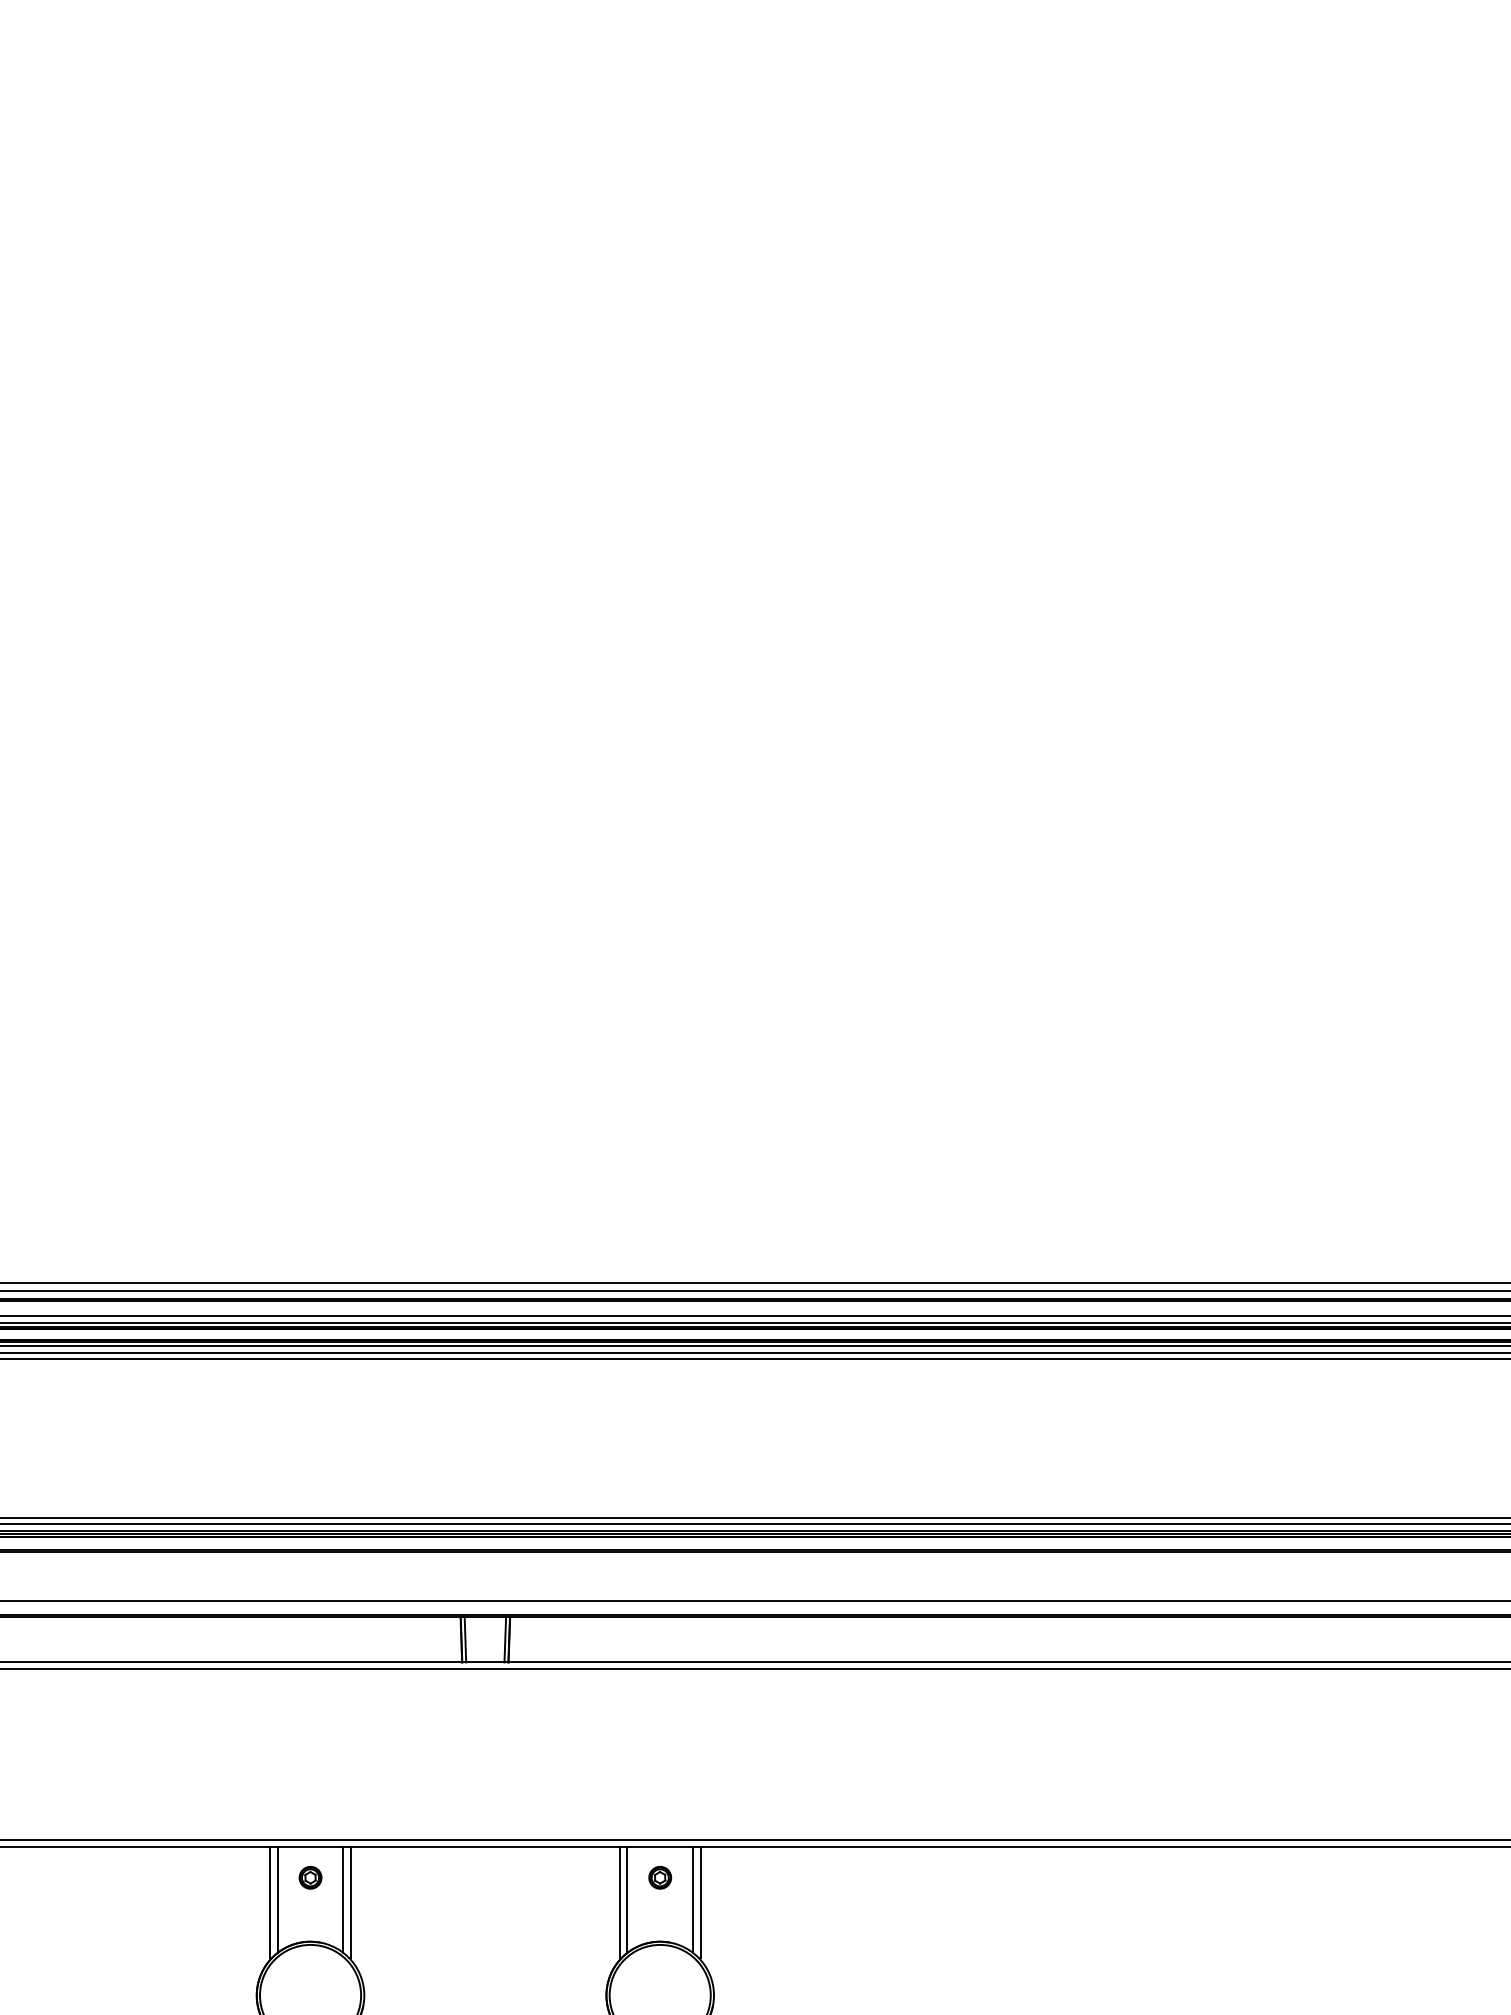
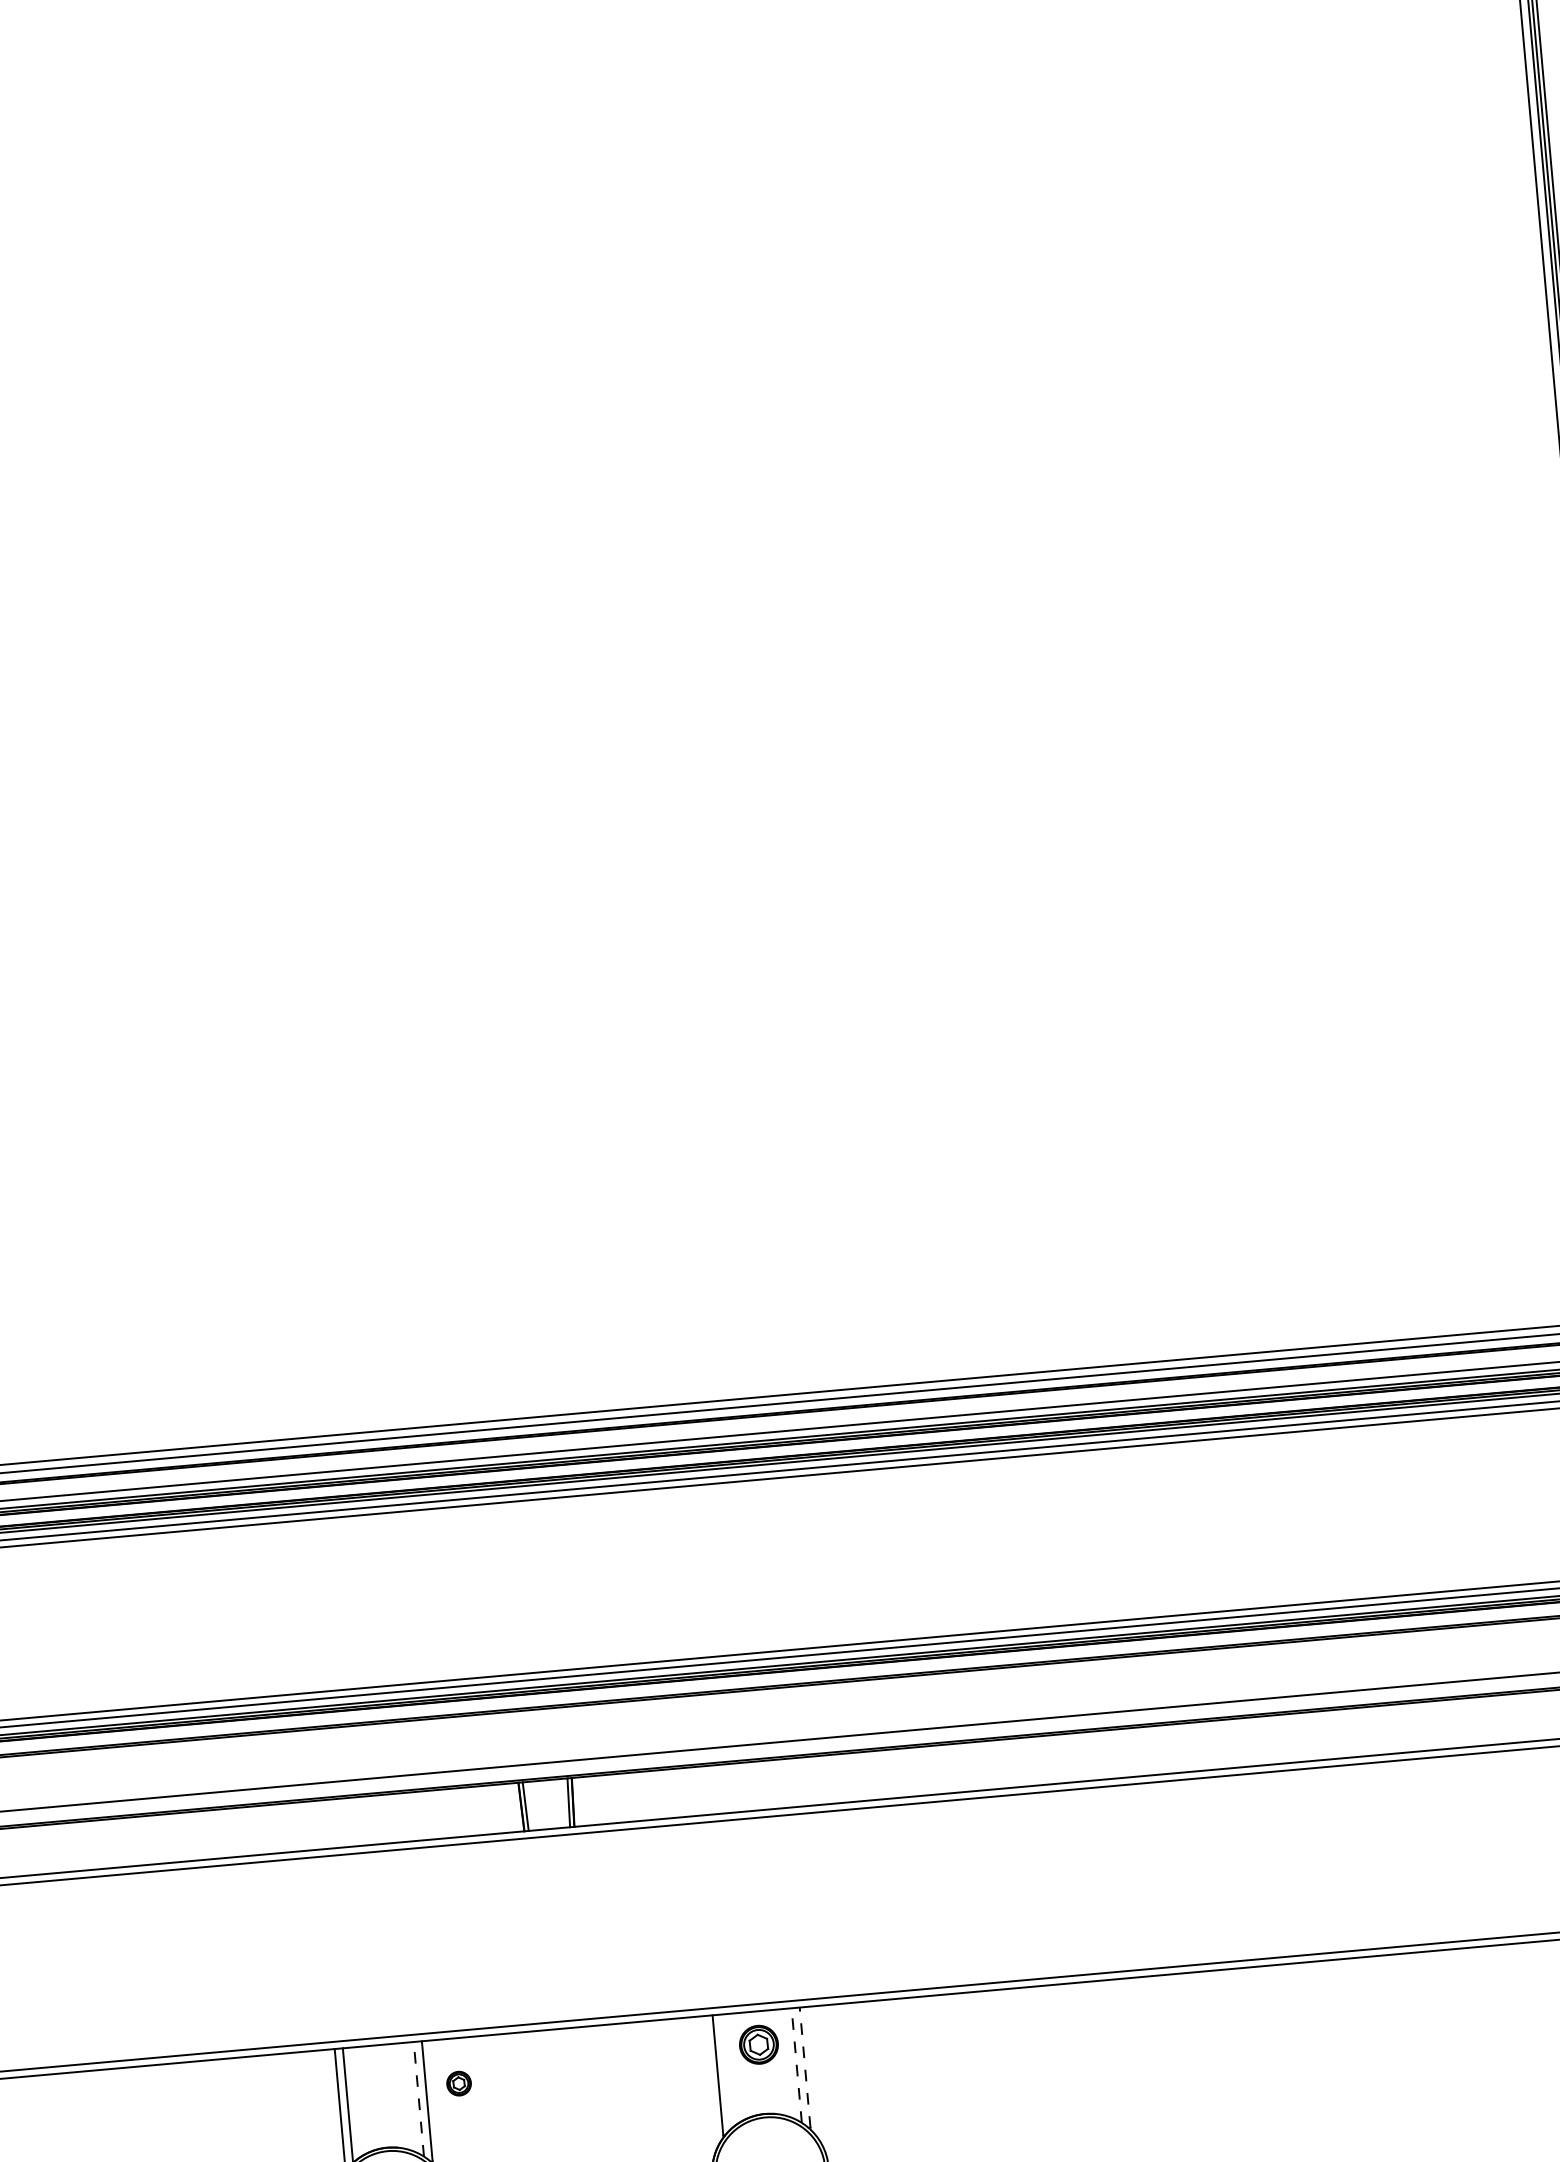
part: (310, 1877) -> (458, 2083), moved
part: (660, 1877) -> (759, 2044), size x1.6
line: (343, 1899) -> (418, 2098), solid -> dashed
line: (627, 1899) -> (725, 2071), removed
line: (693, 1899) -> (797, 2065), solid -> dashed
line: (700, 1902) -> (805, 2067), solid -> dashed

